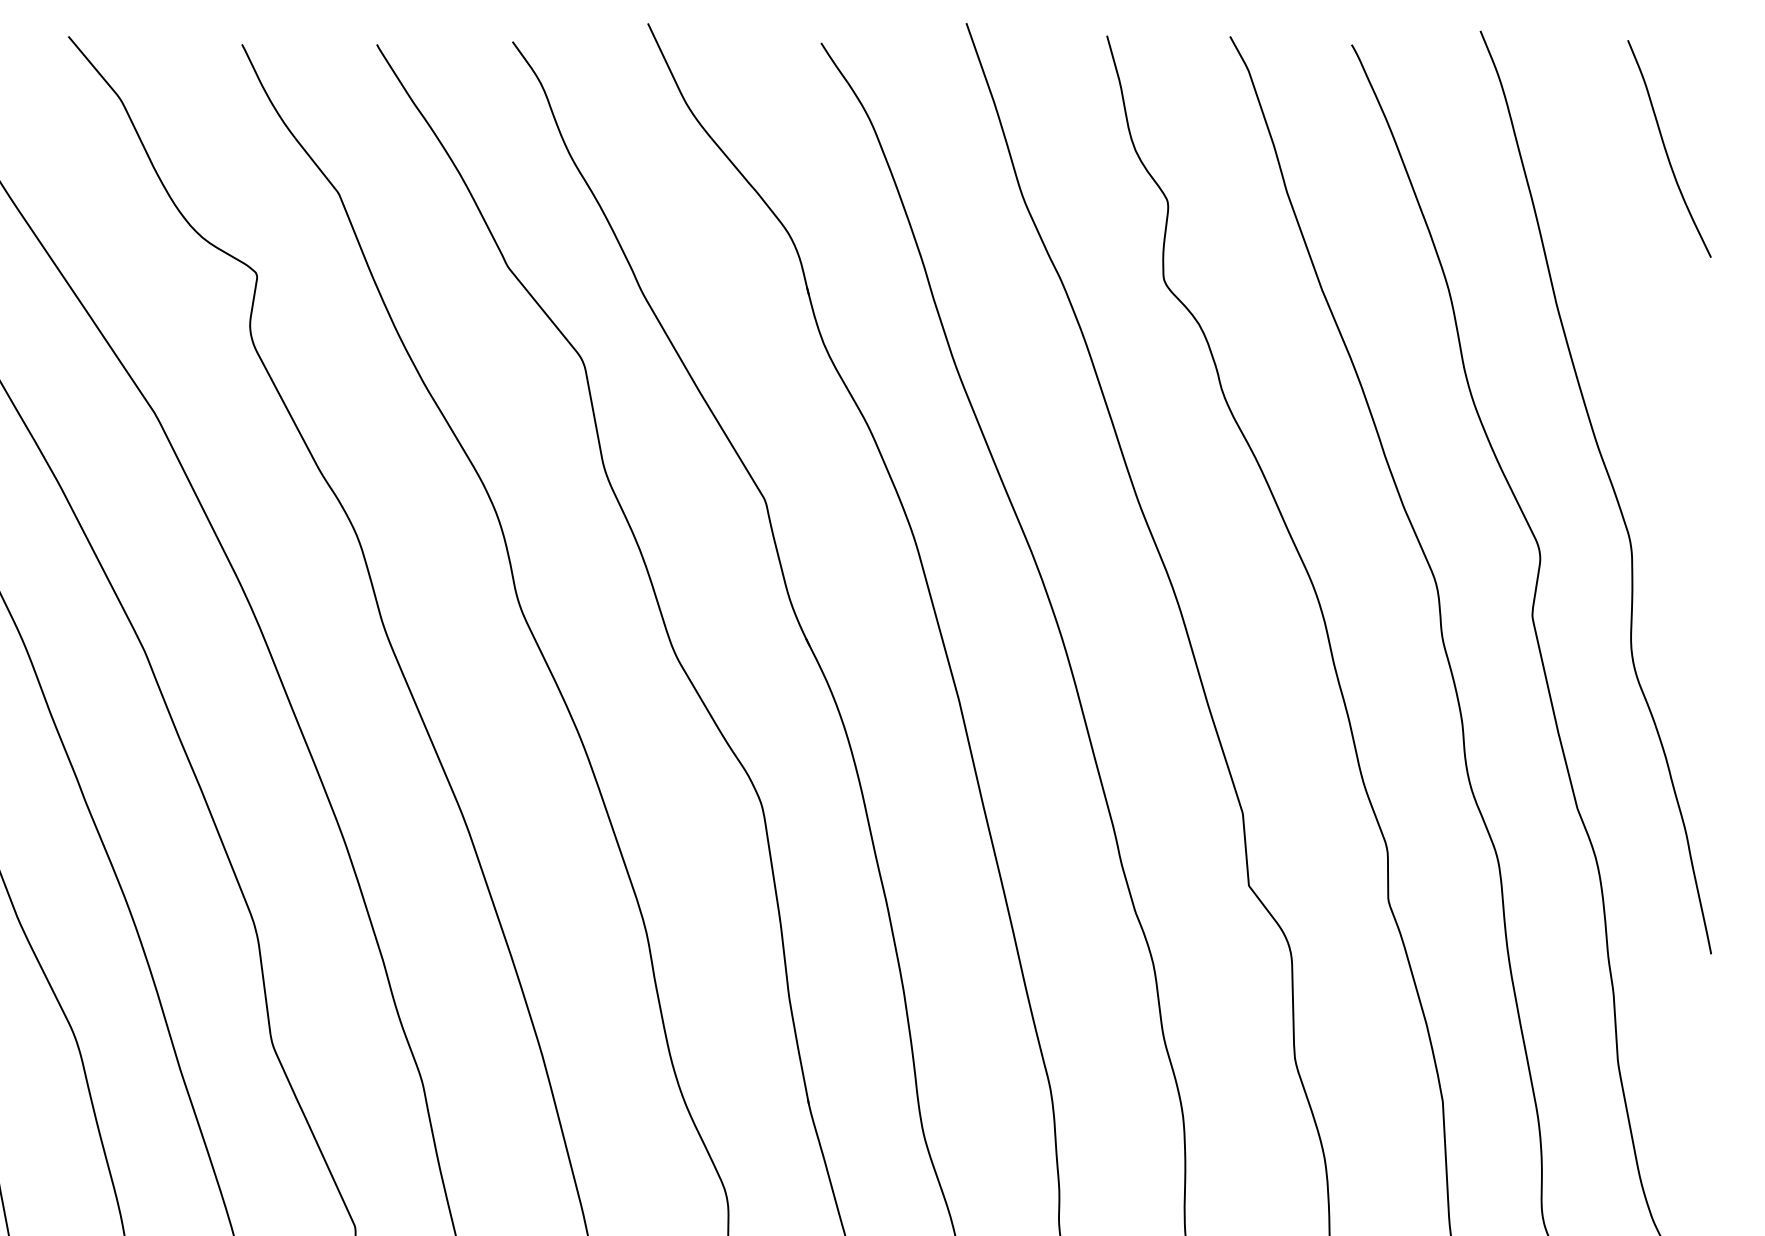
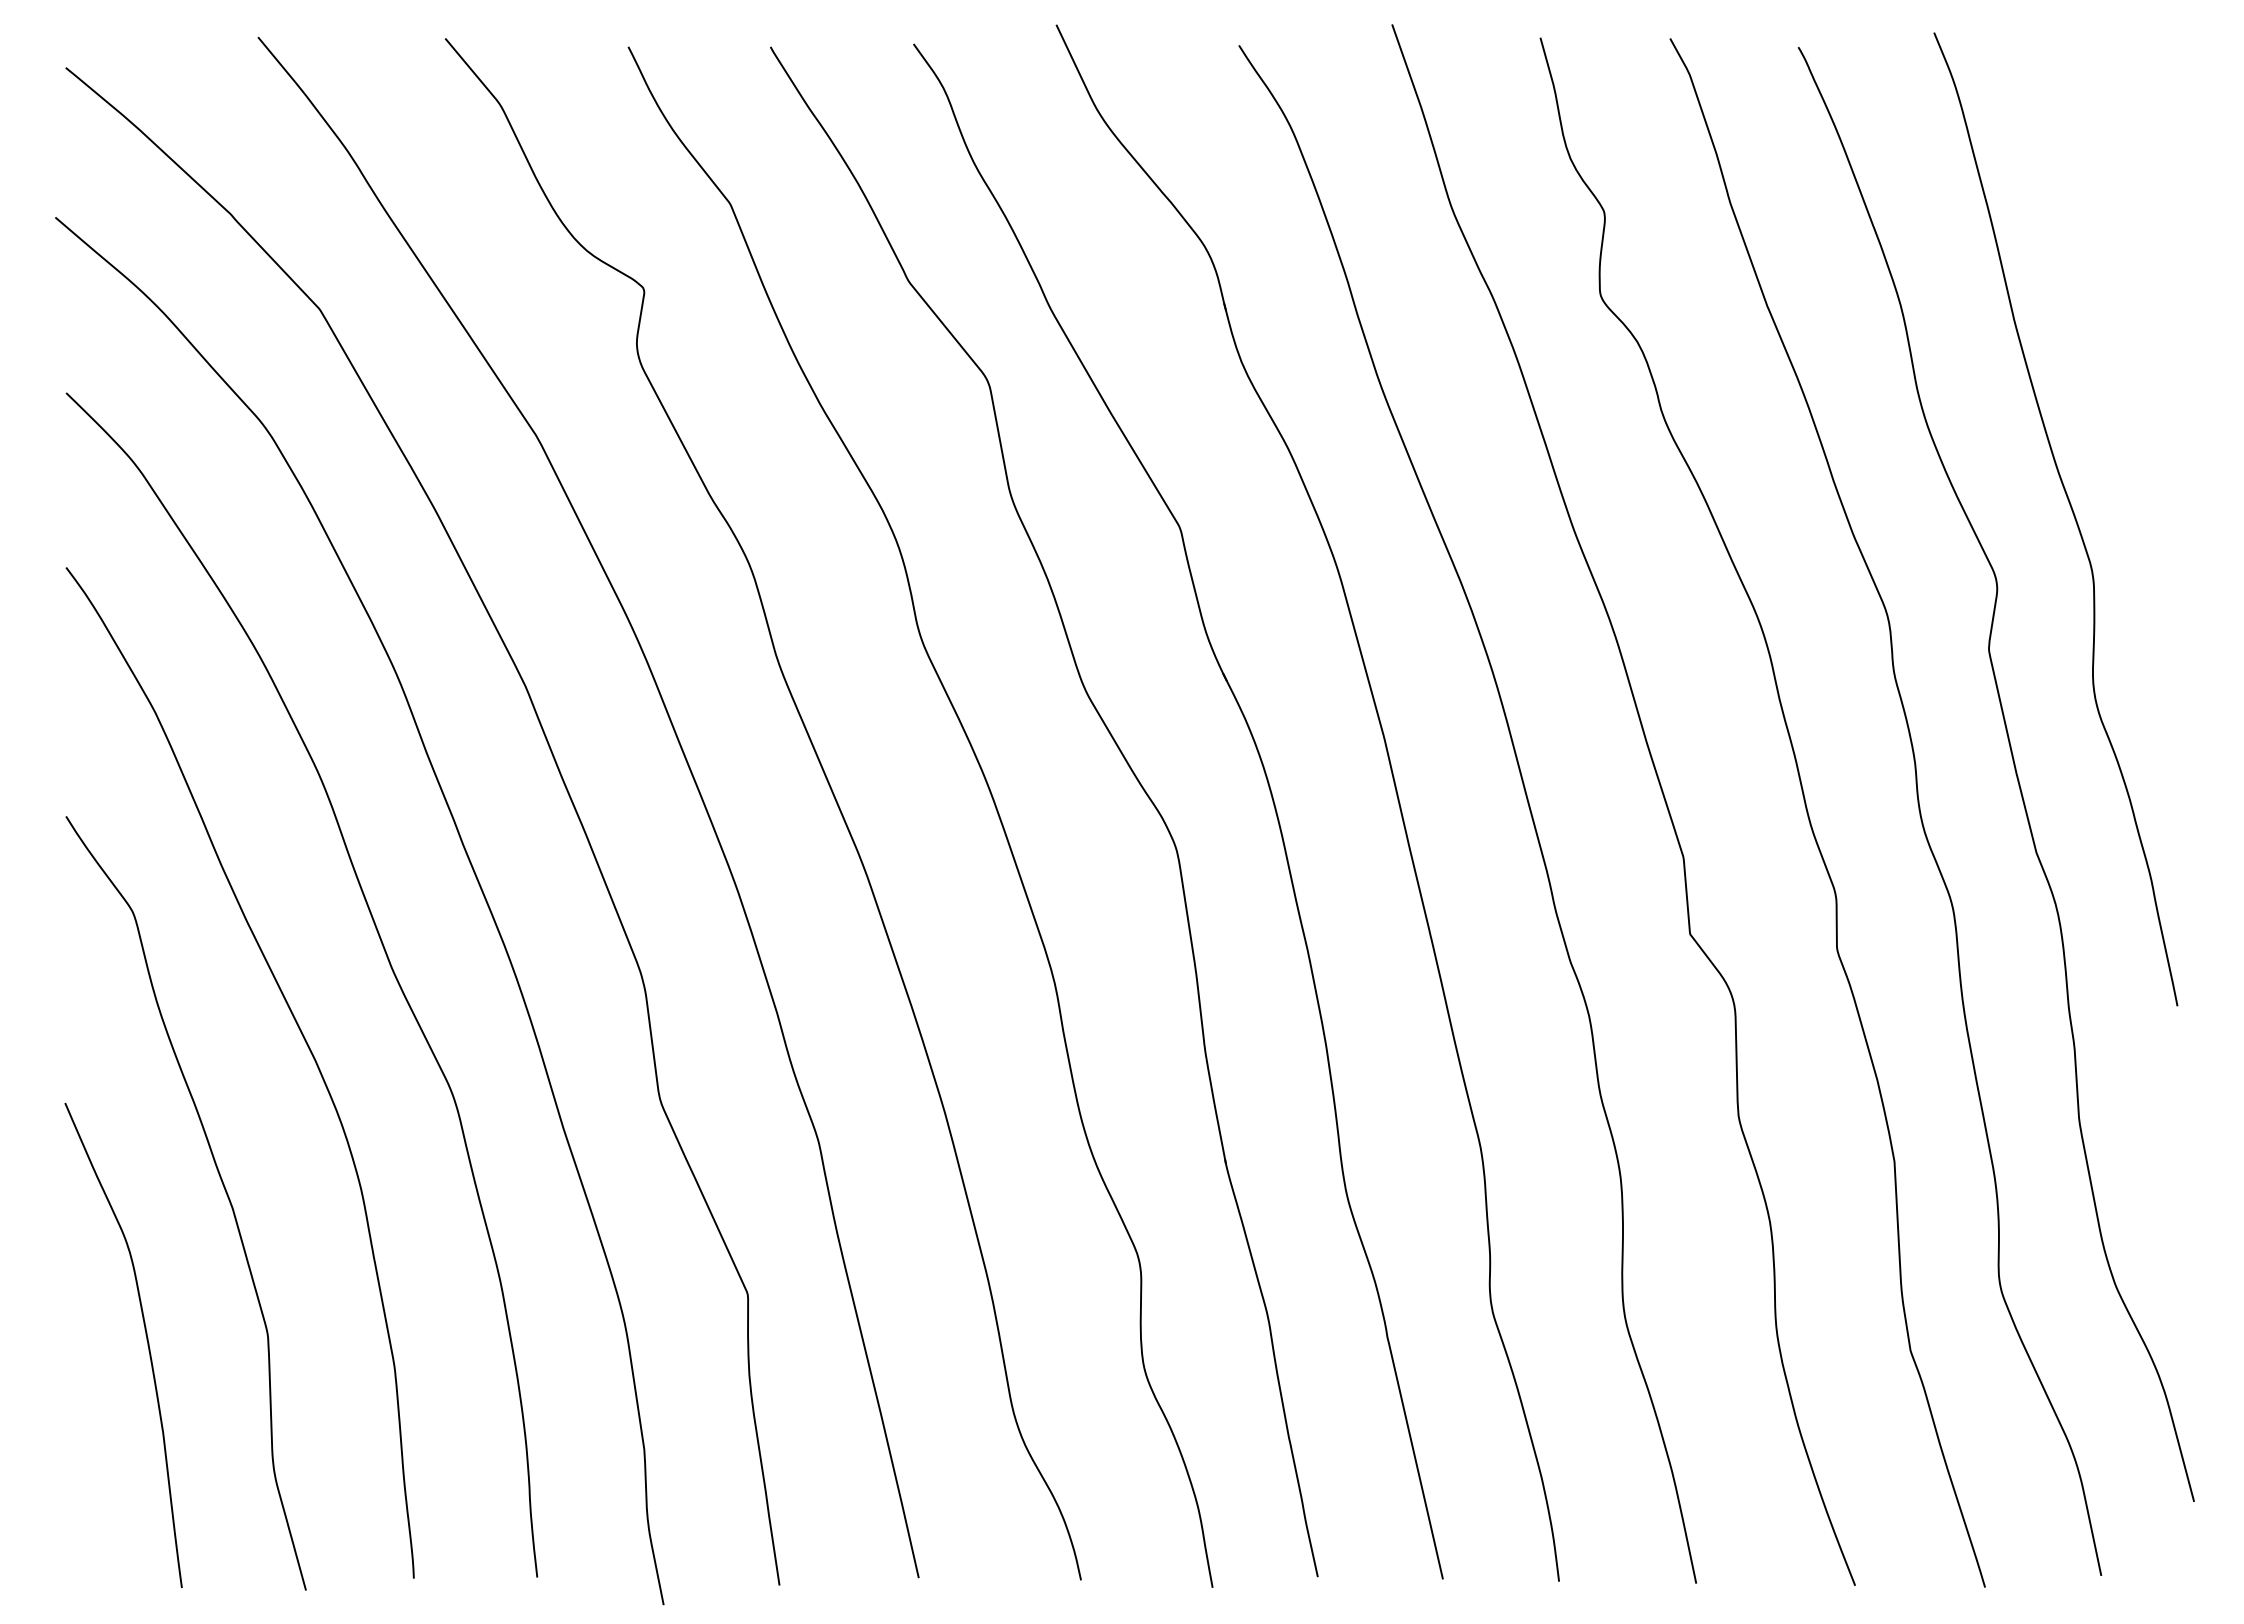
curve: (1666, 149) -> (2130, 157), removed

